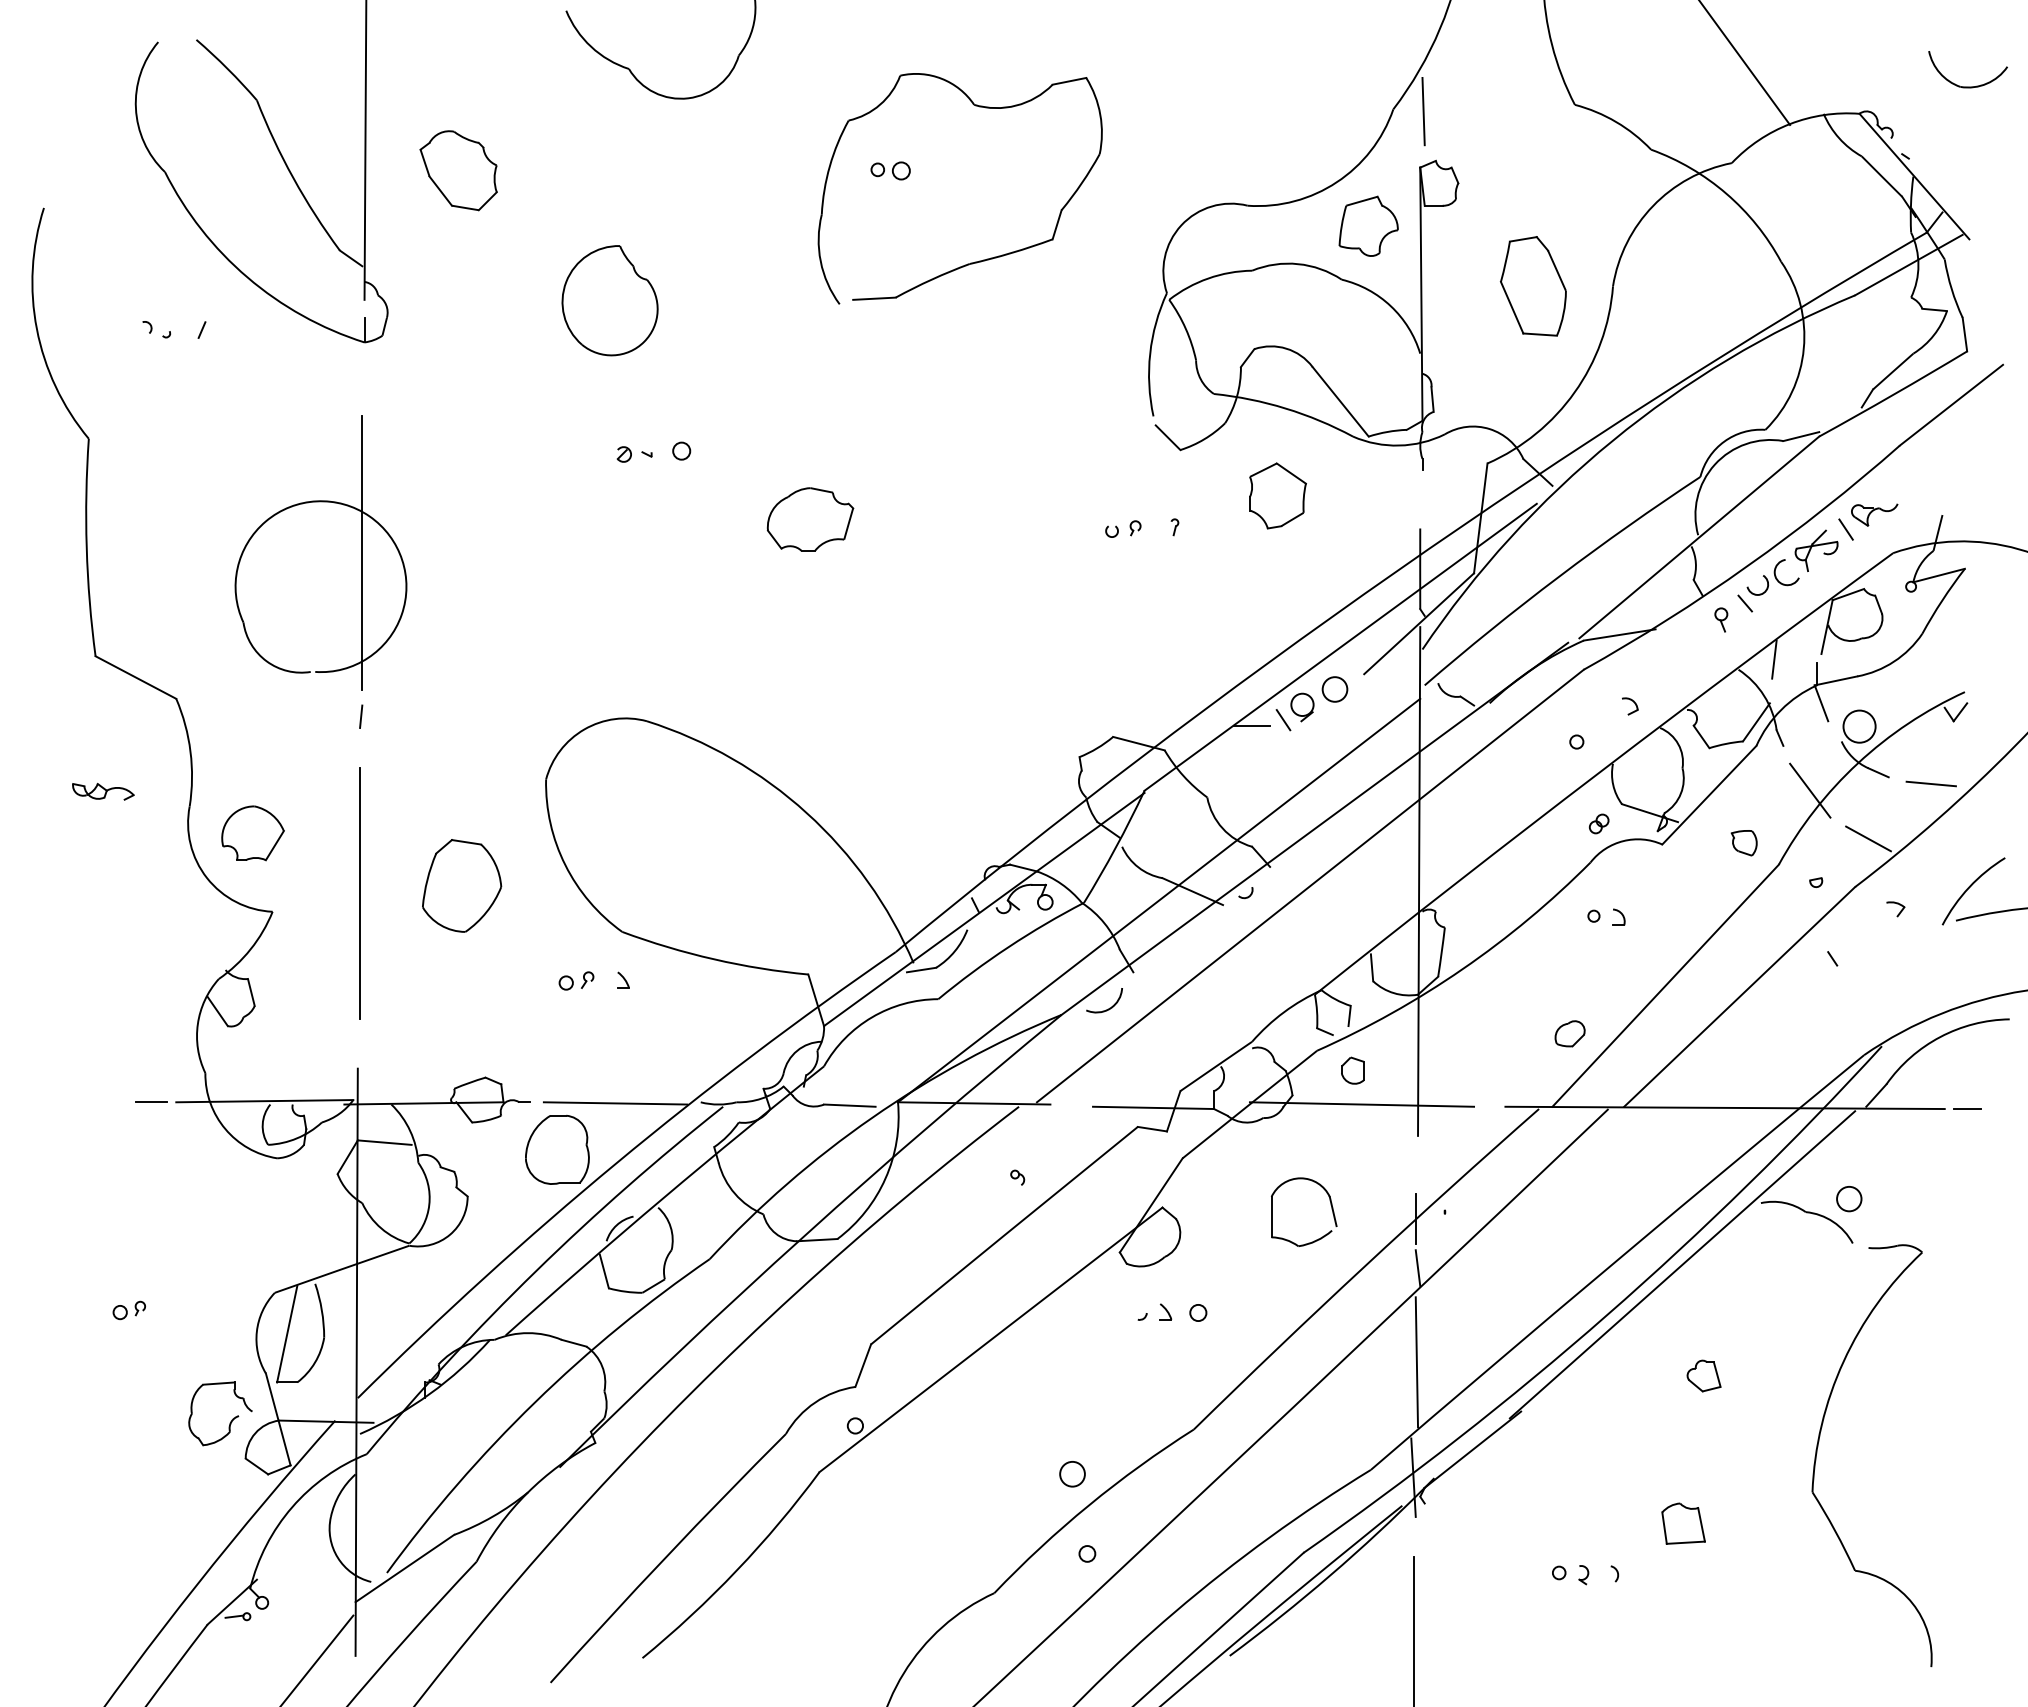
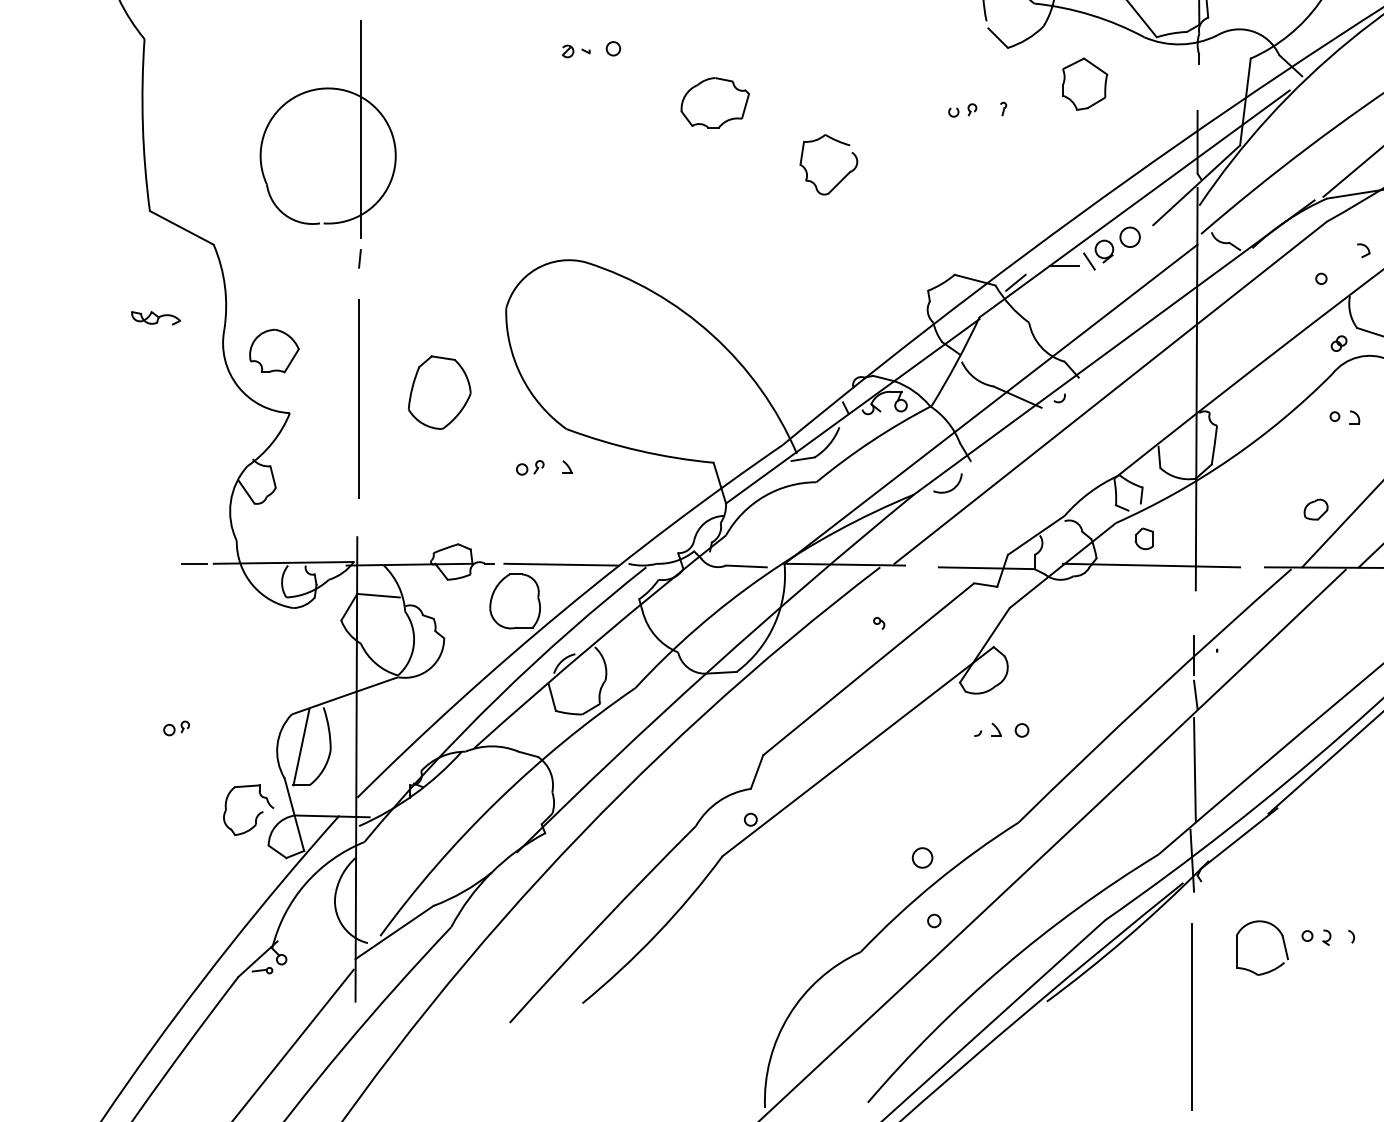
part: (971, 615) -> (842, 178), added
line: (1190, 746) -> (1015, 282), added
part: (1330, 1205) -> (1283, 942), moved

